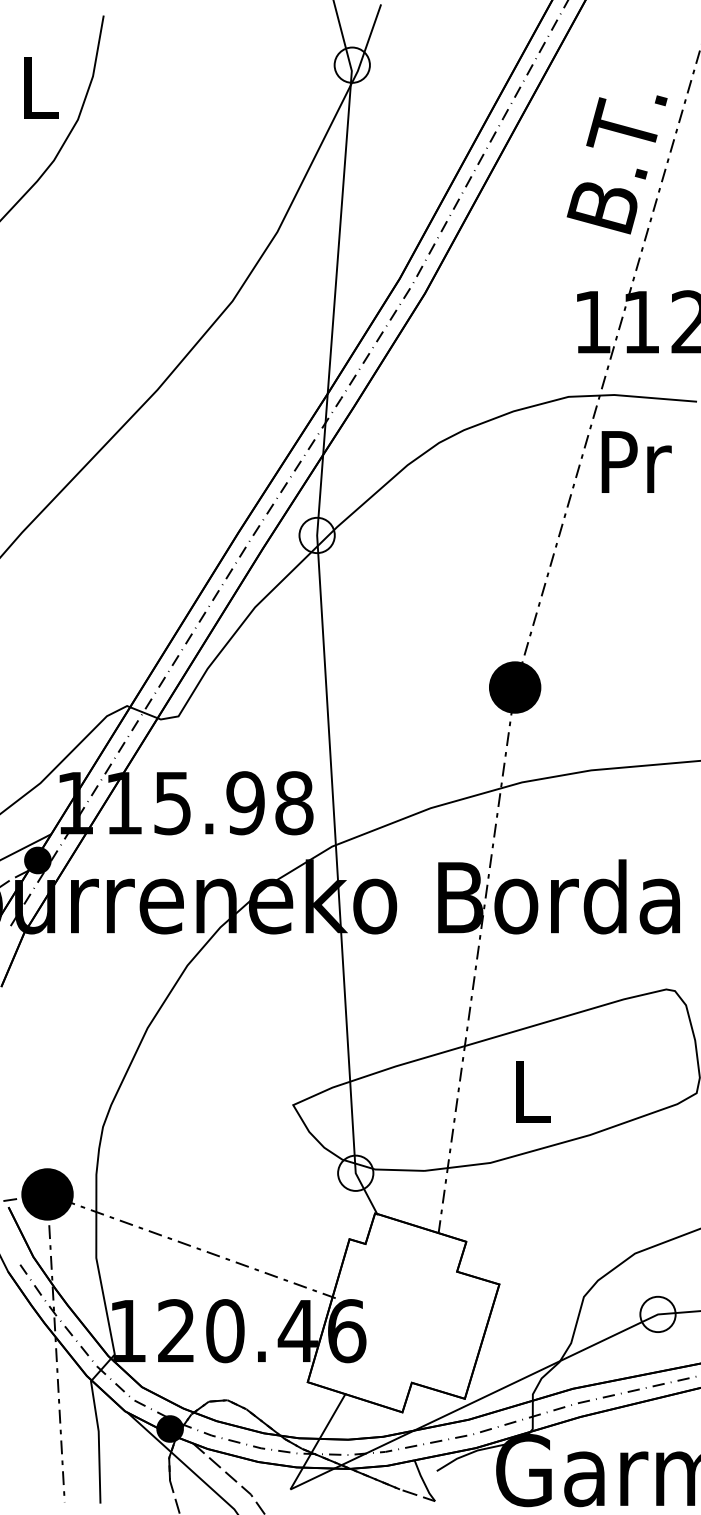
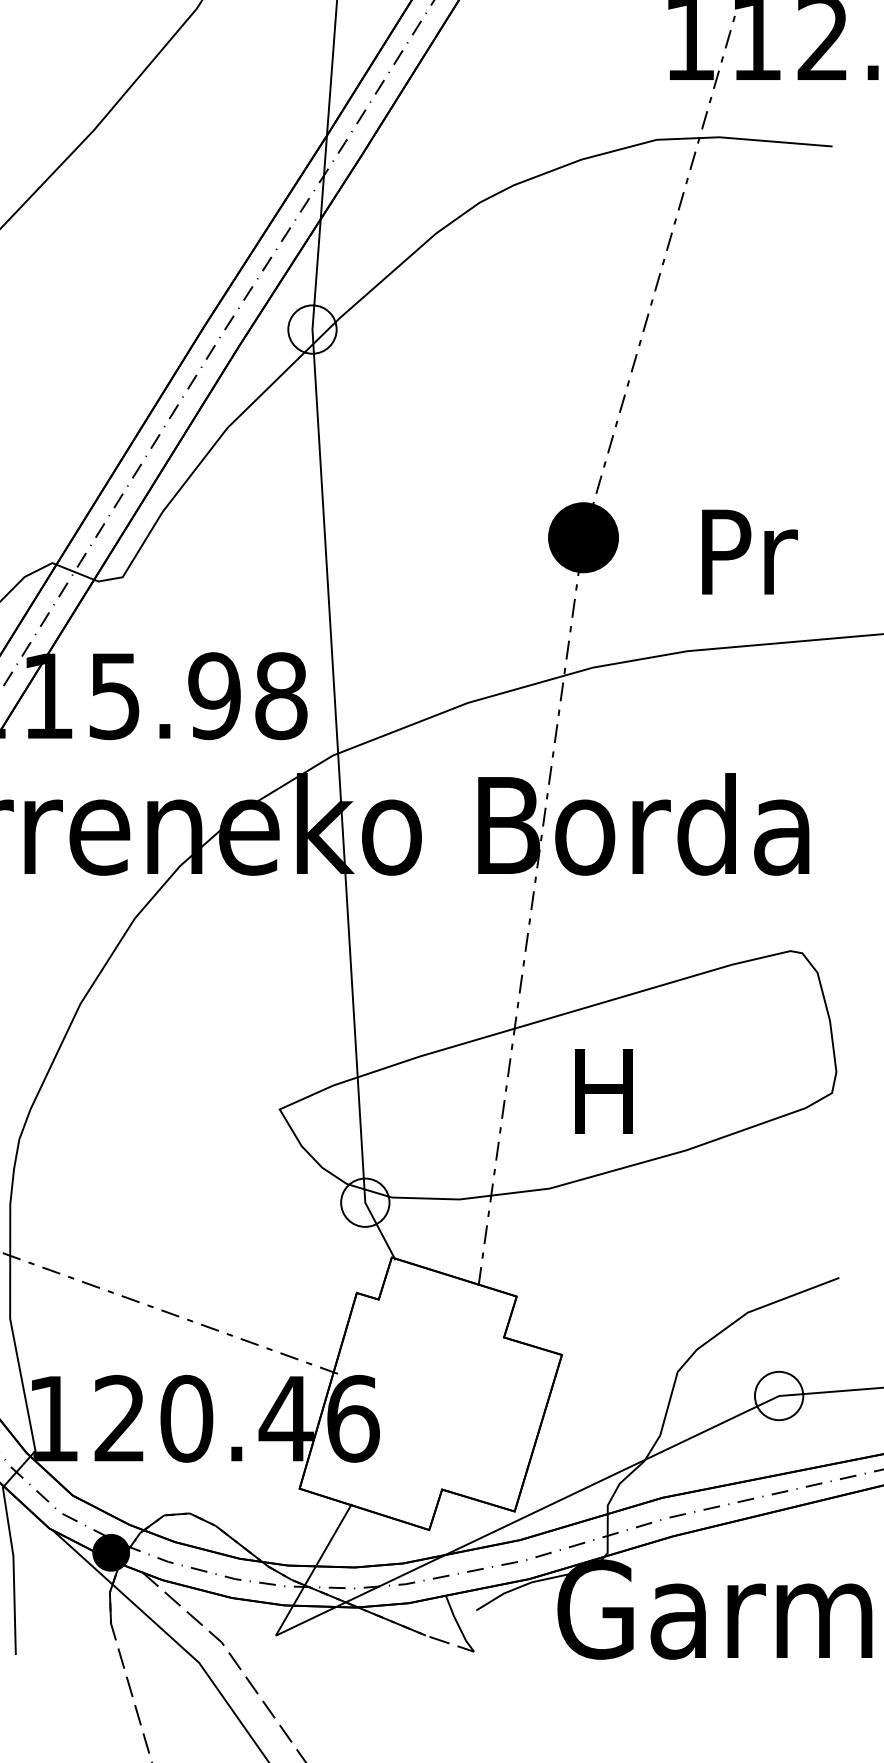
text: (636, 461) -> (749, 551), moved
text: (529, 1091) -> (603, 1090), L -> H

